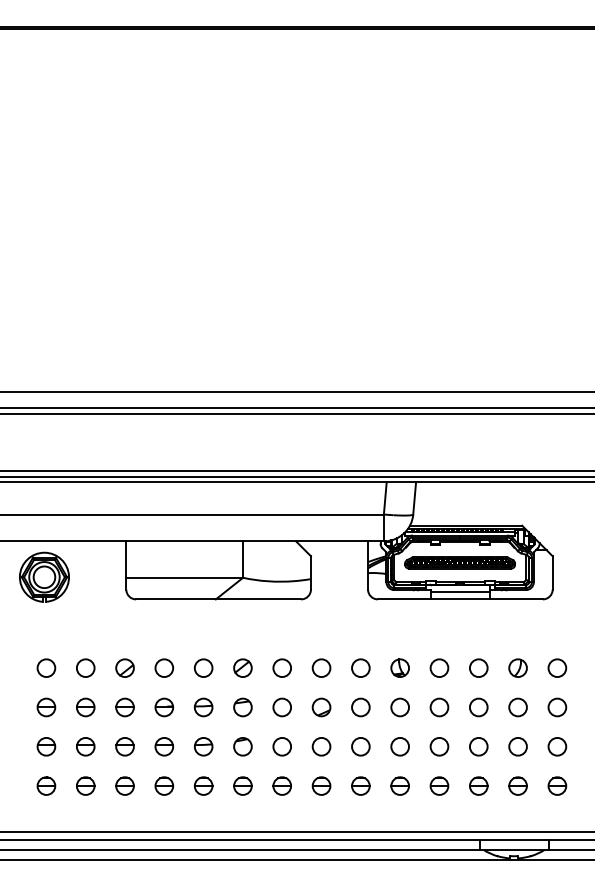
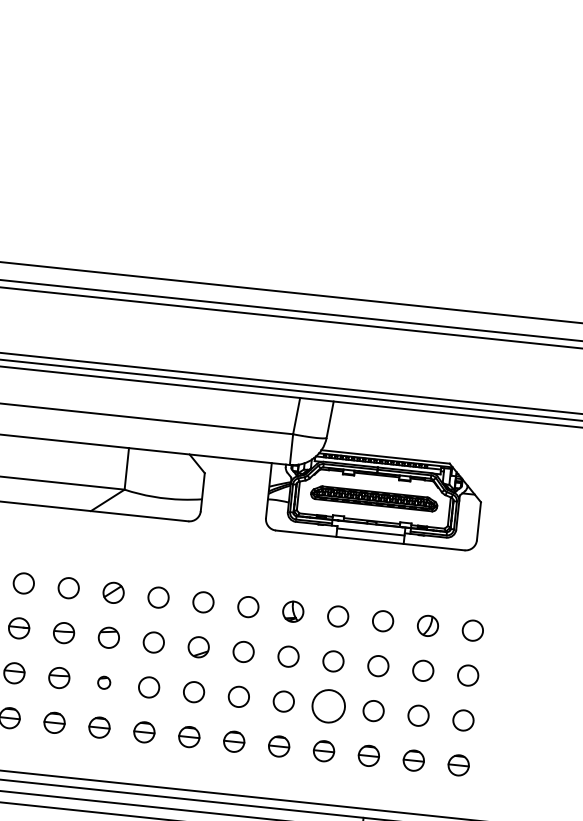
part: (242, 746) -> (103, 682), size x0.6
circle: (439, 746) -> (328, 705), size x1.6

